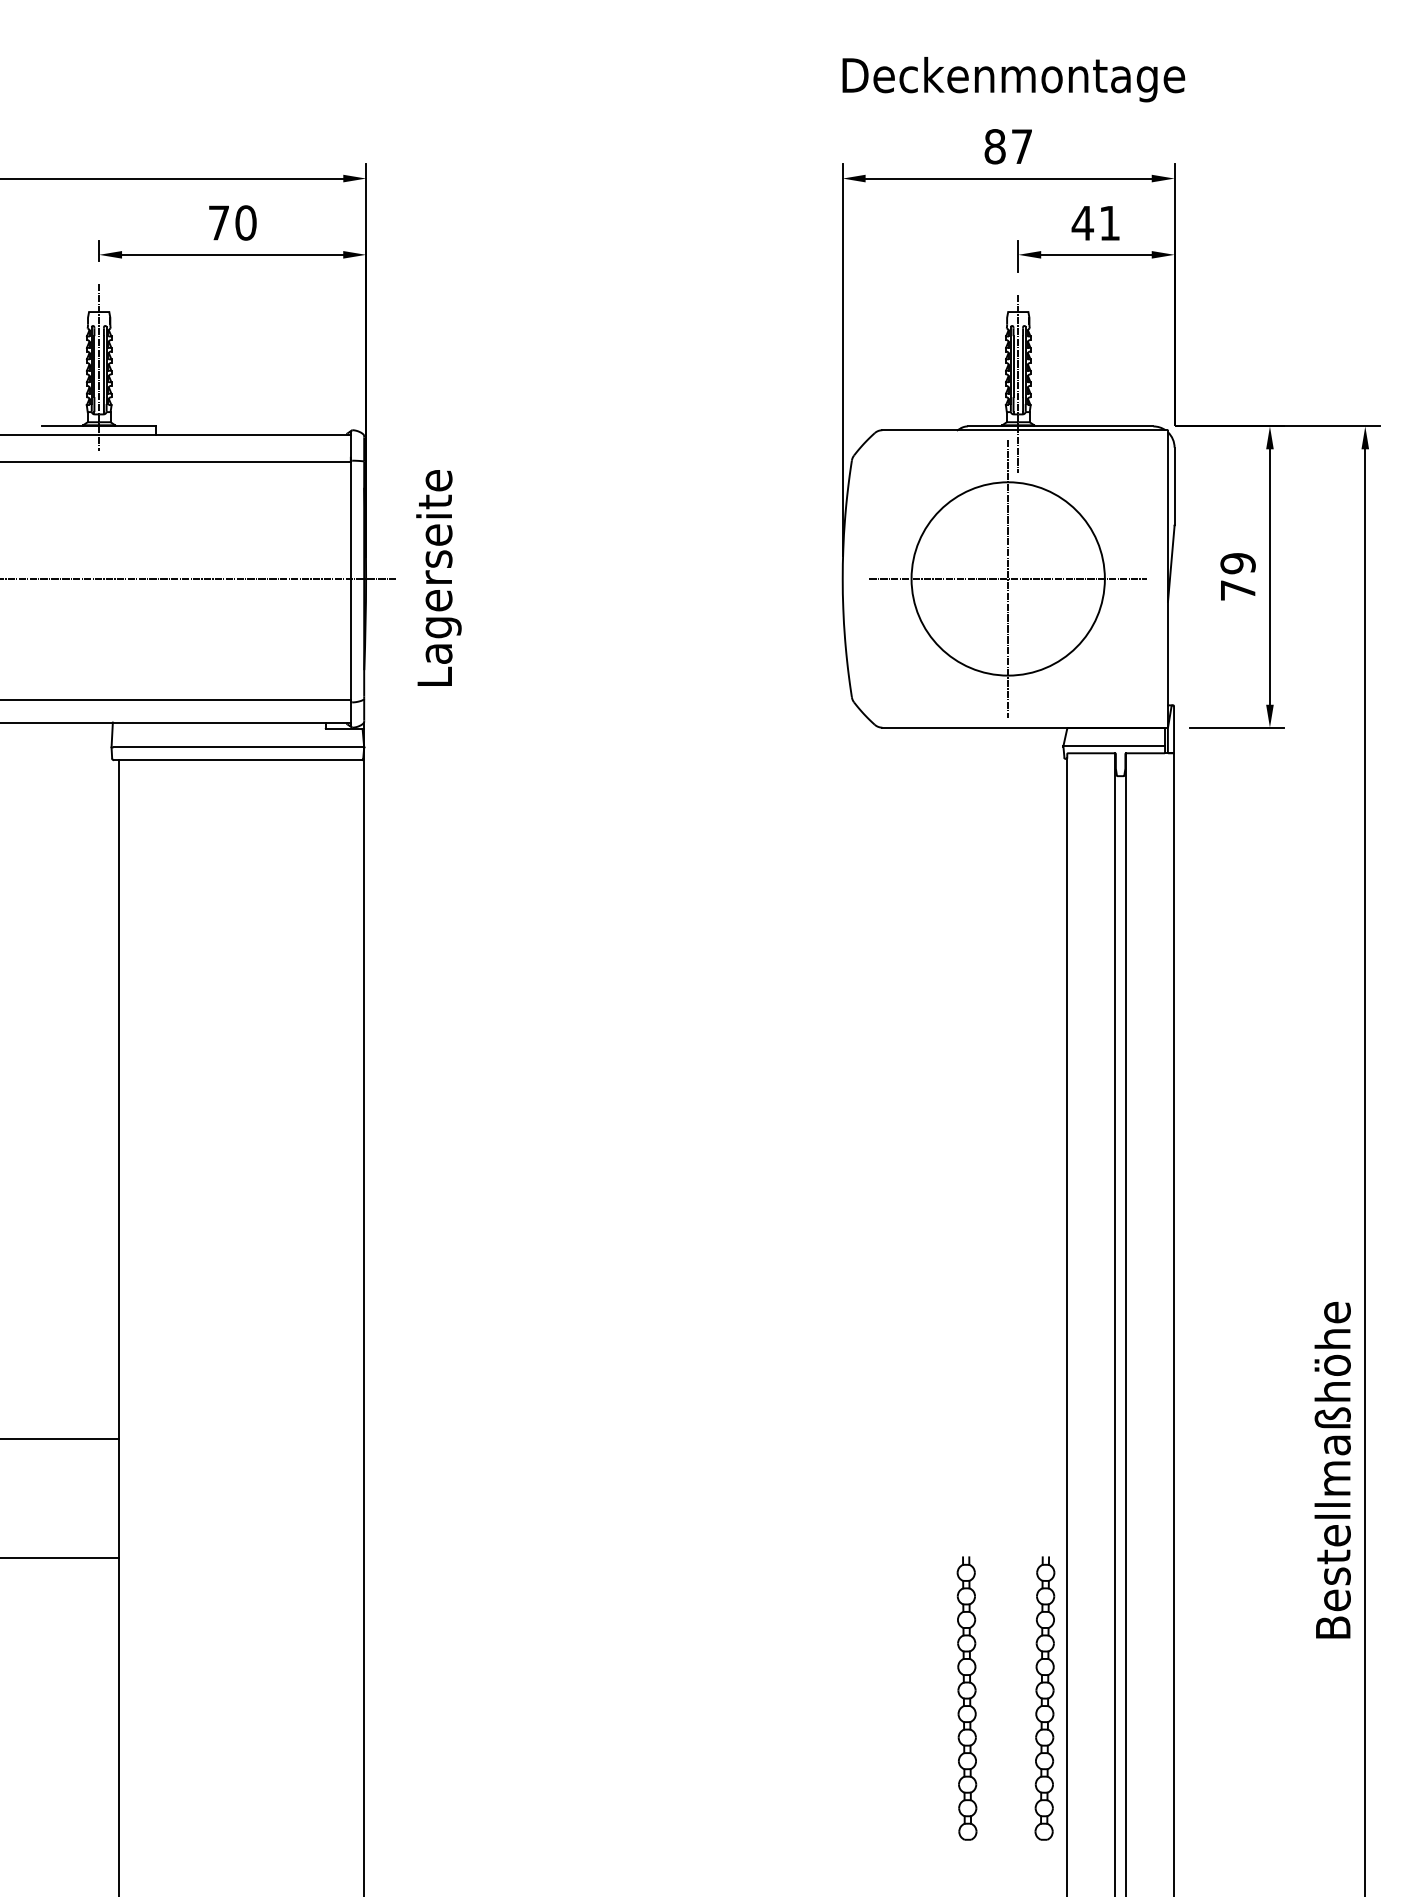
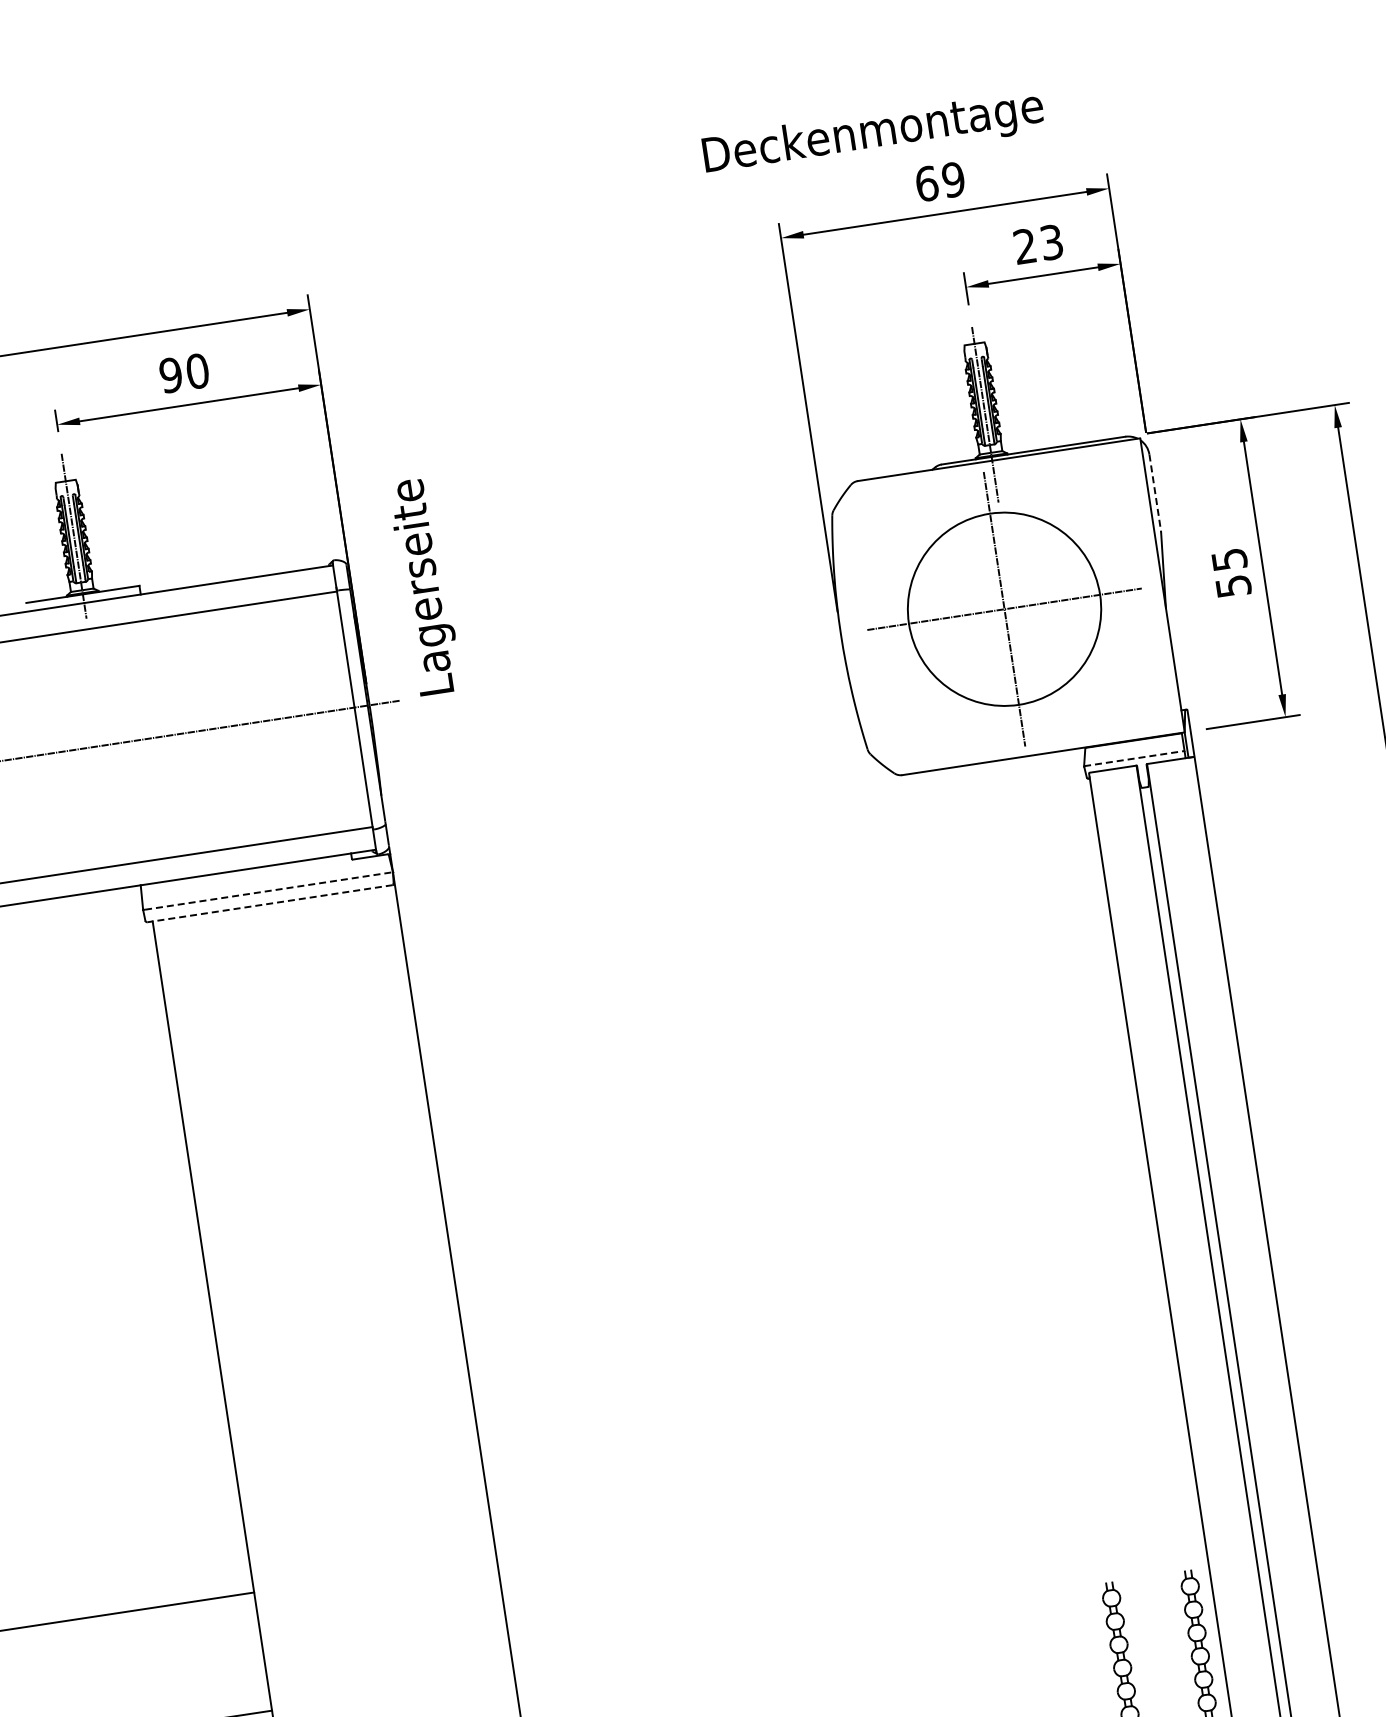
text: (1013, 79) -> (873, 134), moved
text: (1008, 146) -> (940, 181), 87 -> 69
text: (218, 222) -> (170, 374), 70 -> 90
text: (1095, 223) -> (1037, 244), 41 -> 23
line: (1174, 486) -> (1155, 493), solid -> dashed
text: (1237, 576) -> (1230, 572), 79 -> 55
text: (438, 577) -> (424, 586), moved
line: (1114, 746) -> (1134, 759), solid -> dashed
line: (239, 747) -> (269, 890), solid -> dashed
line: (237, 760) -> (269, 904), solid -> dashed

